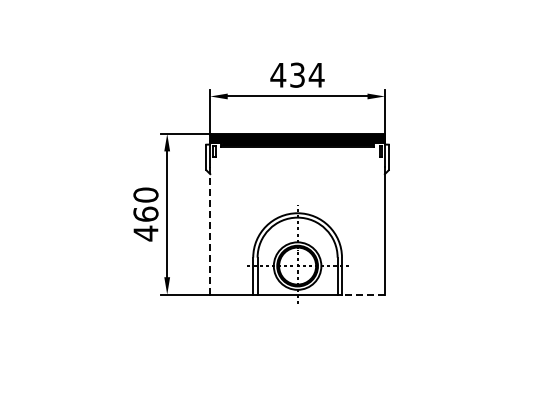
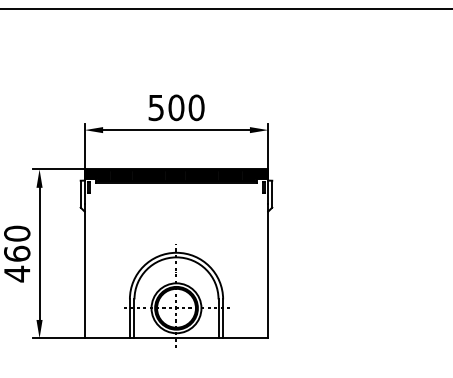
text: (297, 74) -> (176, 107), 434 -> 500
line: (210, 230) -> (85, 270), dashed -> solid
line: (363, 294) -> (245, 338), dashed -> solid

